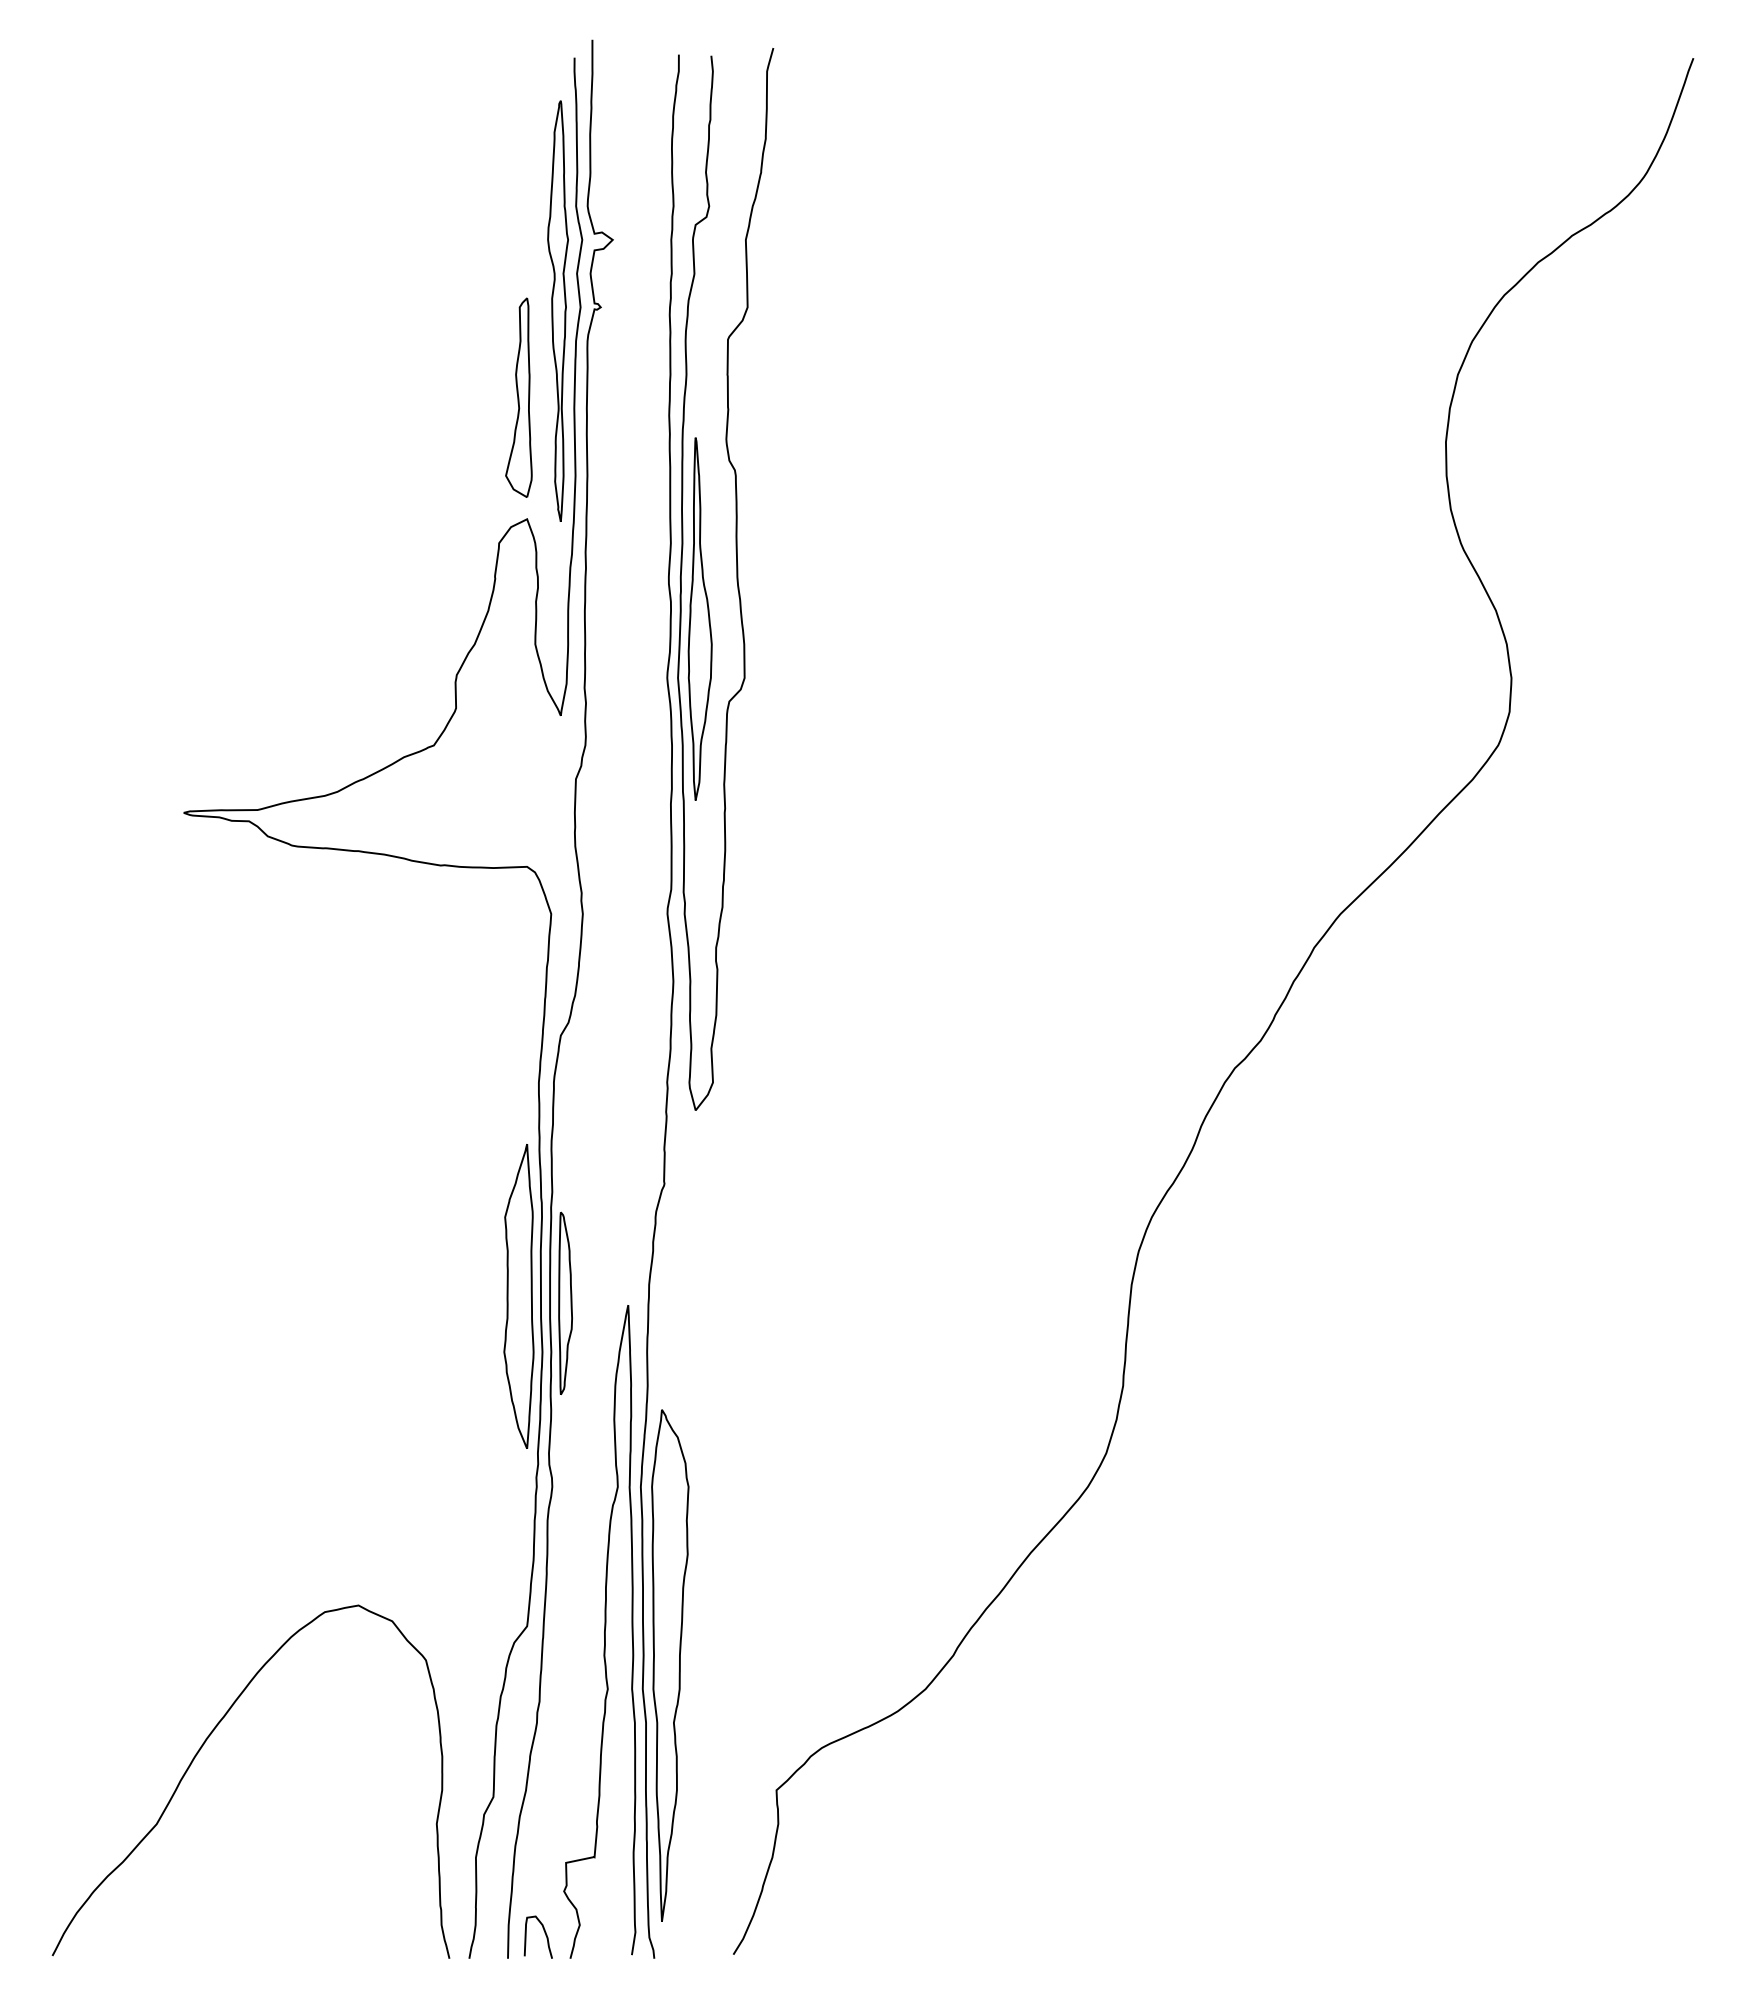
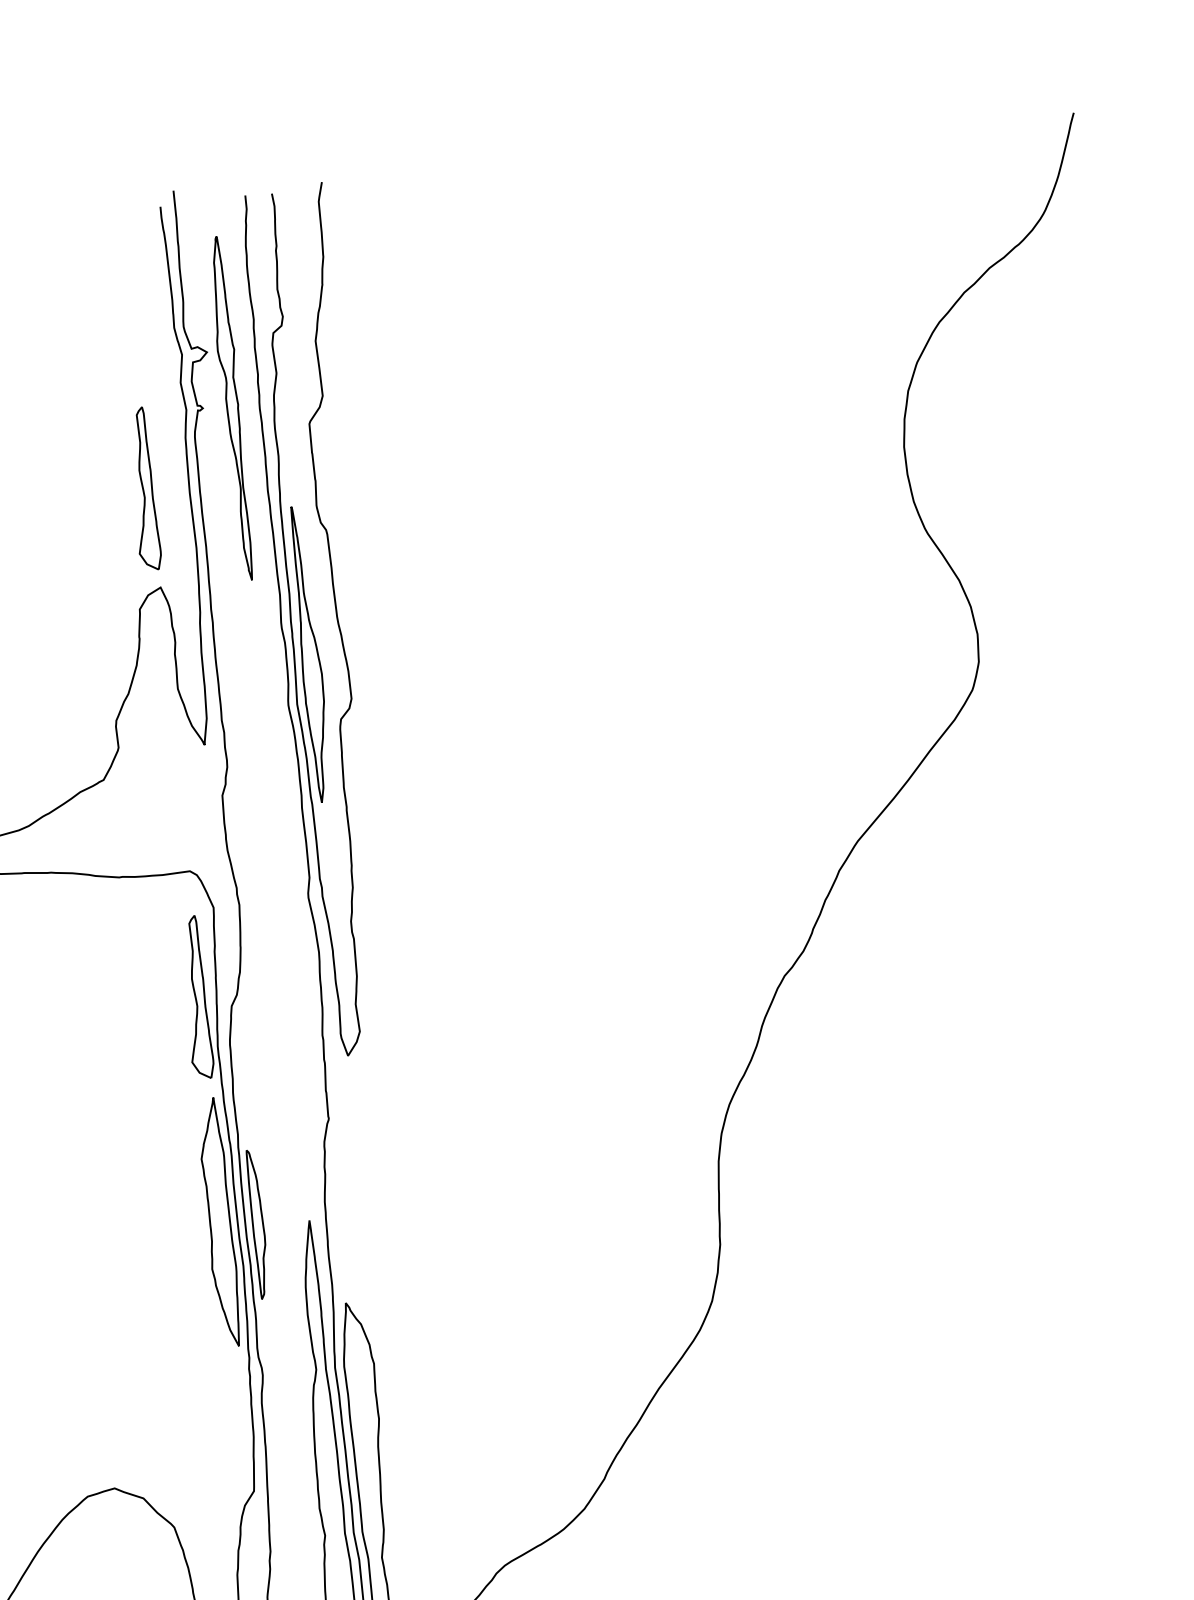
part: (557, 310) -> (231, 407), moved
part: (518, 1020) -> (195, 997), added

